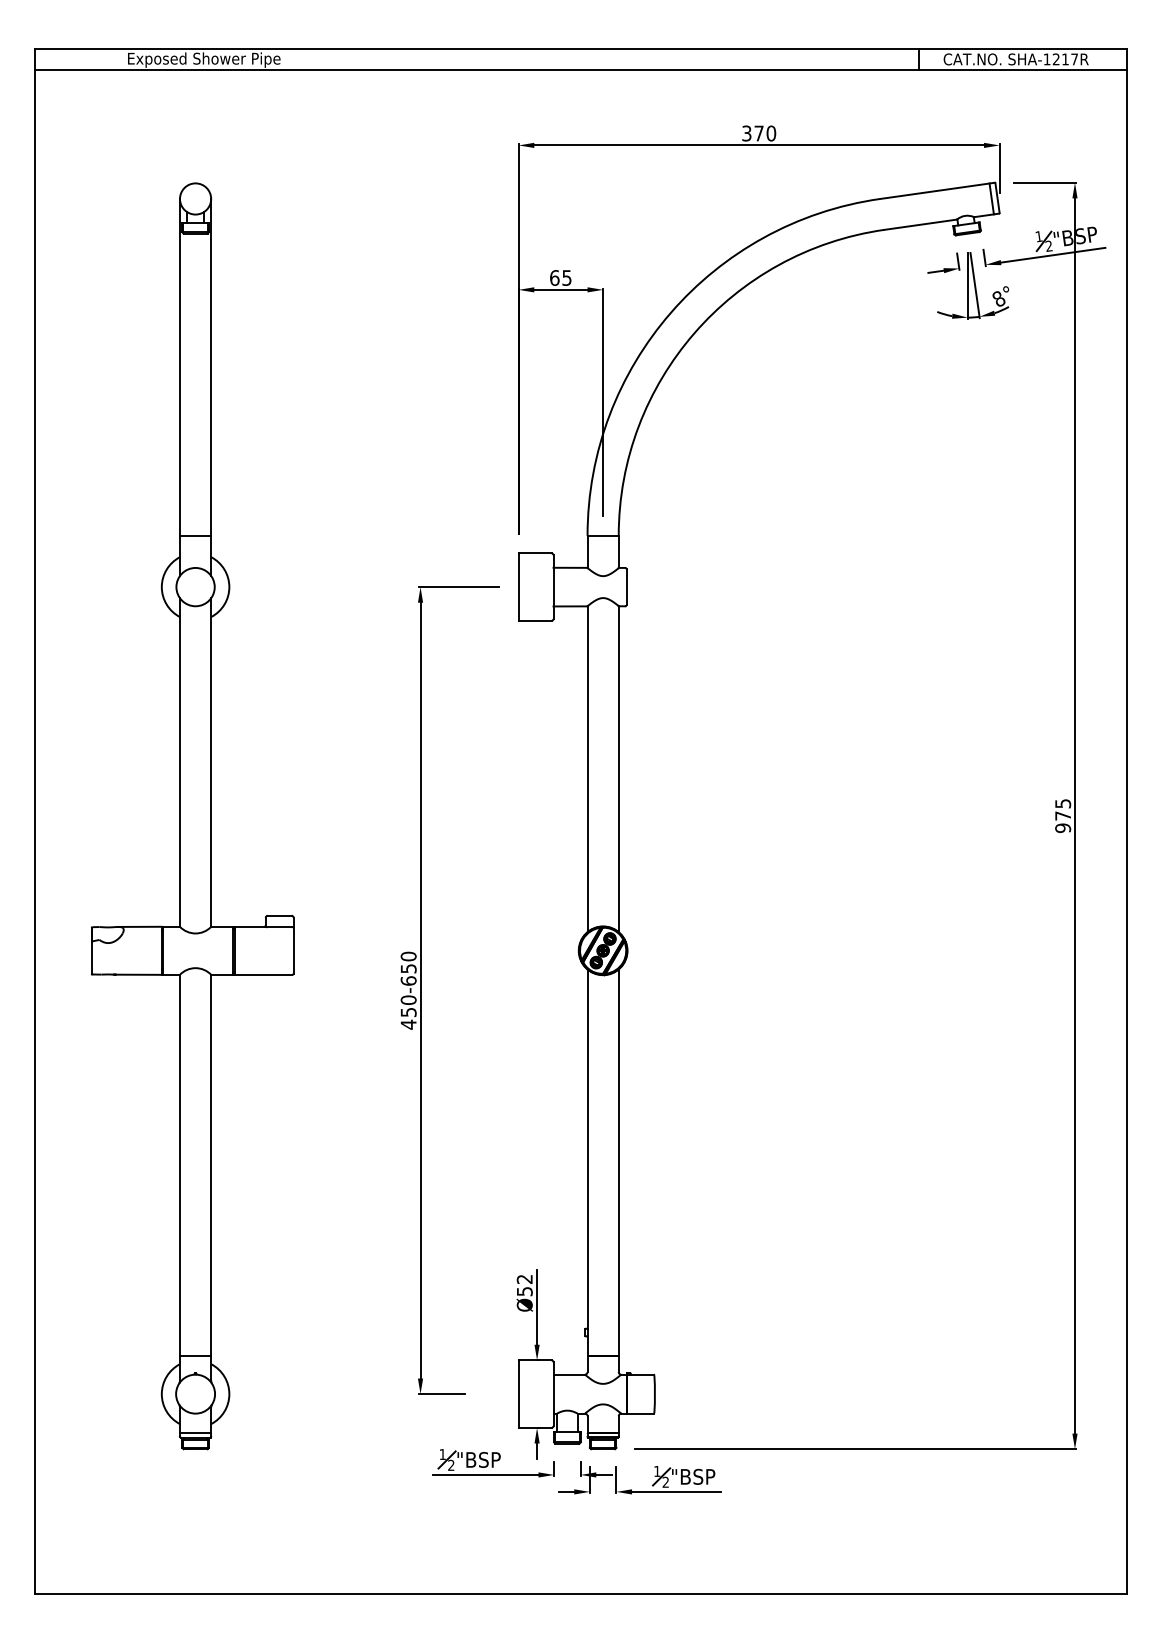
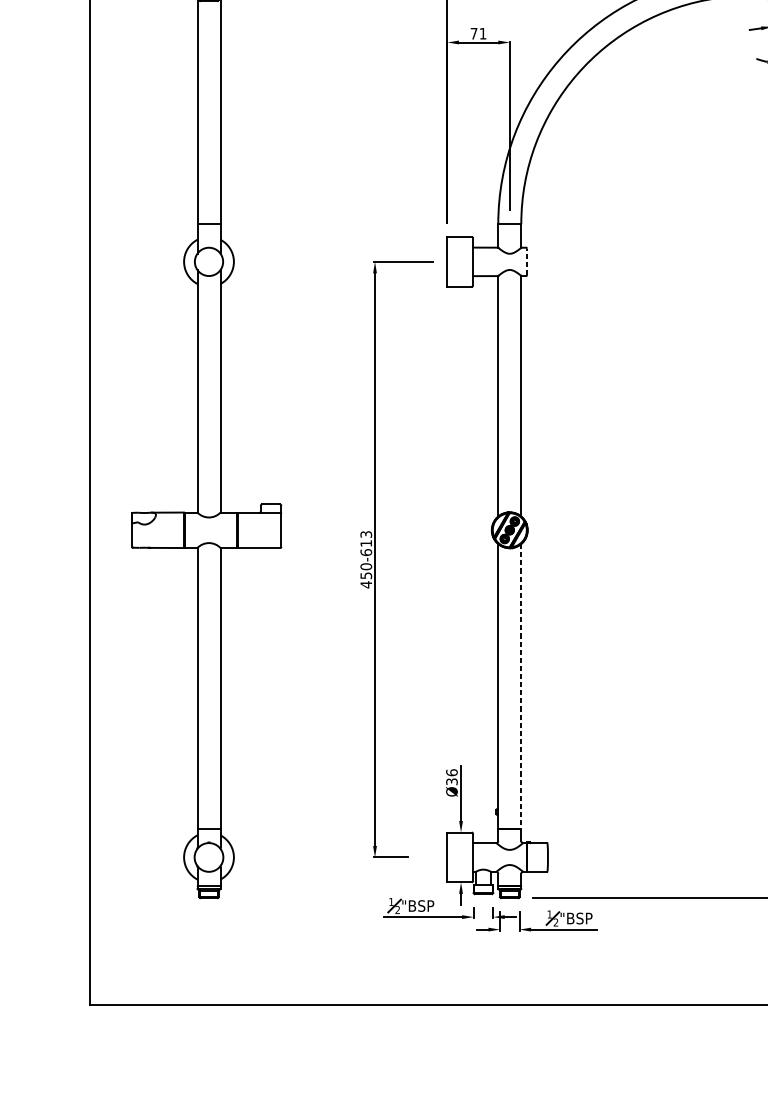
text: (560, 277) -> (478, 33), 65 -> 71
line: (626, 587) -> (527, 262), solid -> dashed
text: (408, 962) -> (366, 538), 450-650 -> 450-613
line: (618, 1163) -> (521, 687), solid -> dashed
text: (524, 1284) -> (451, 776), Ø52 -> Ø36

